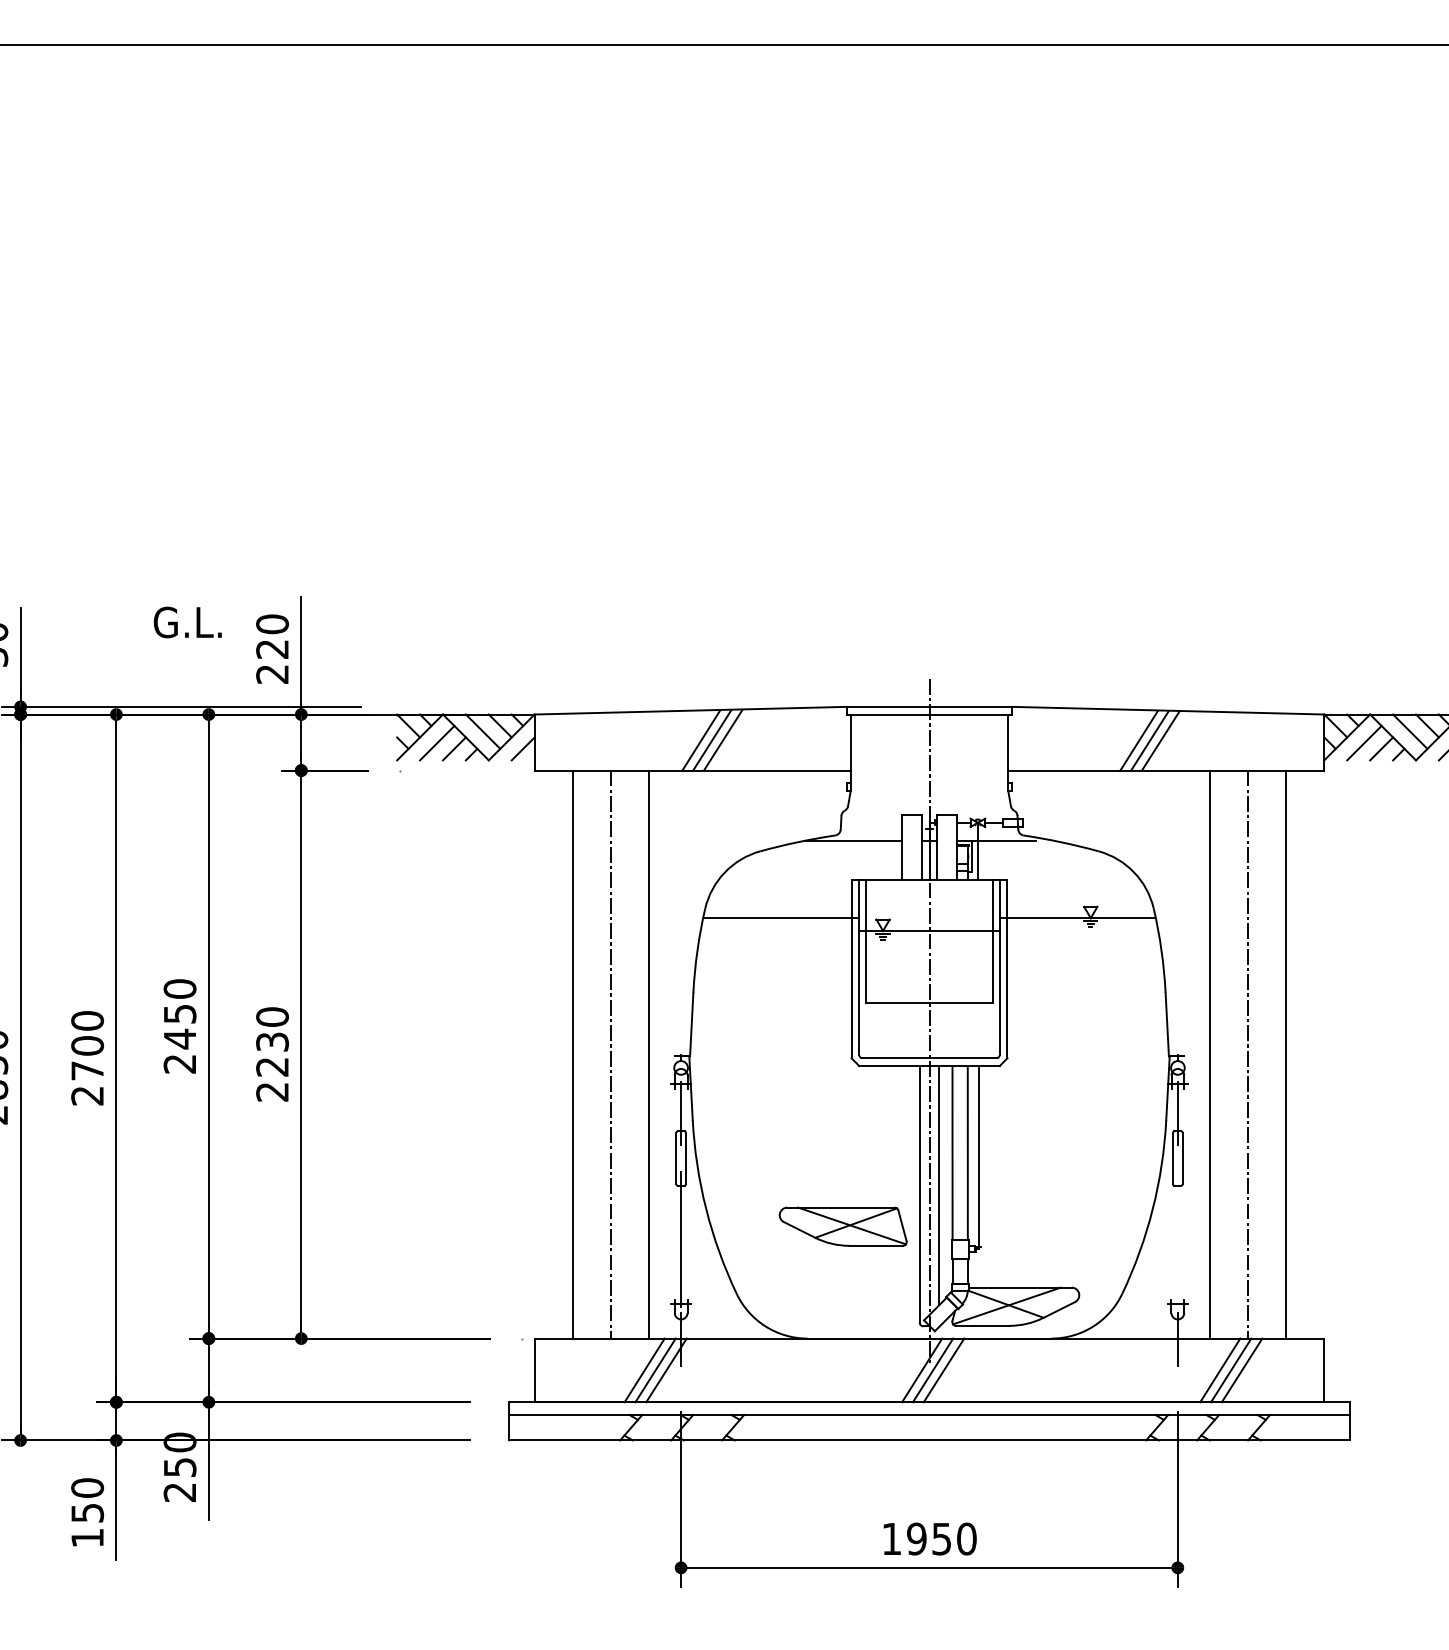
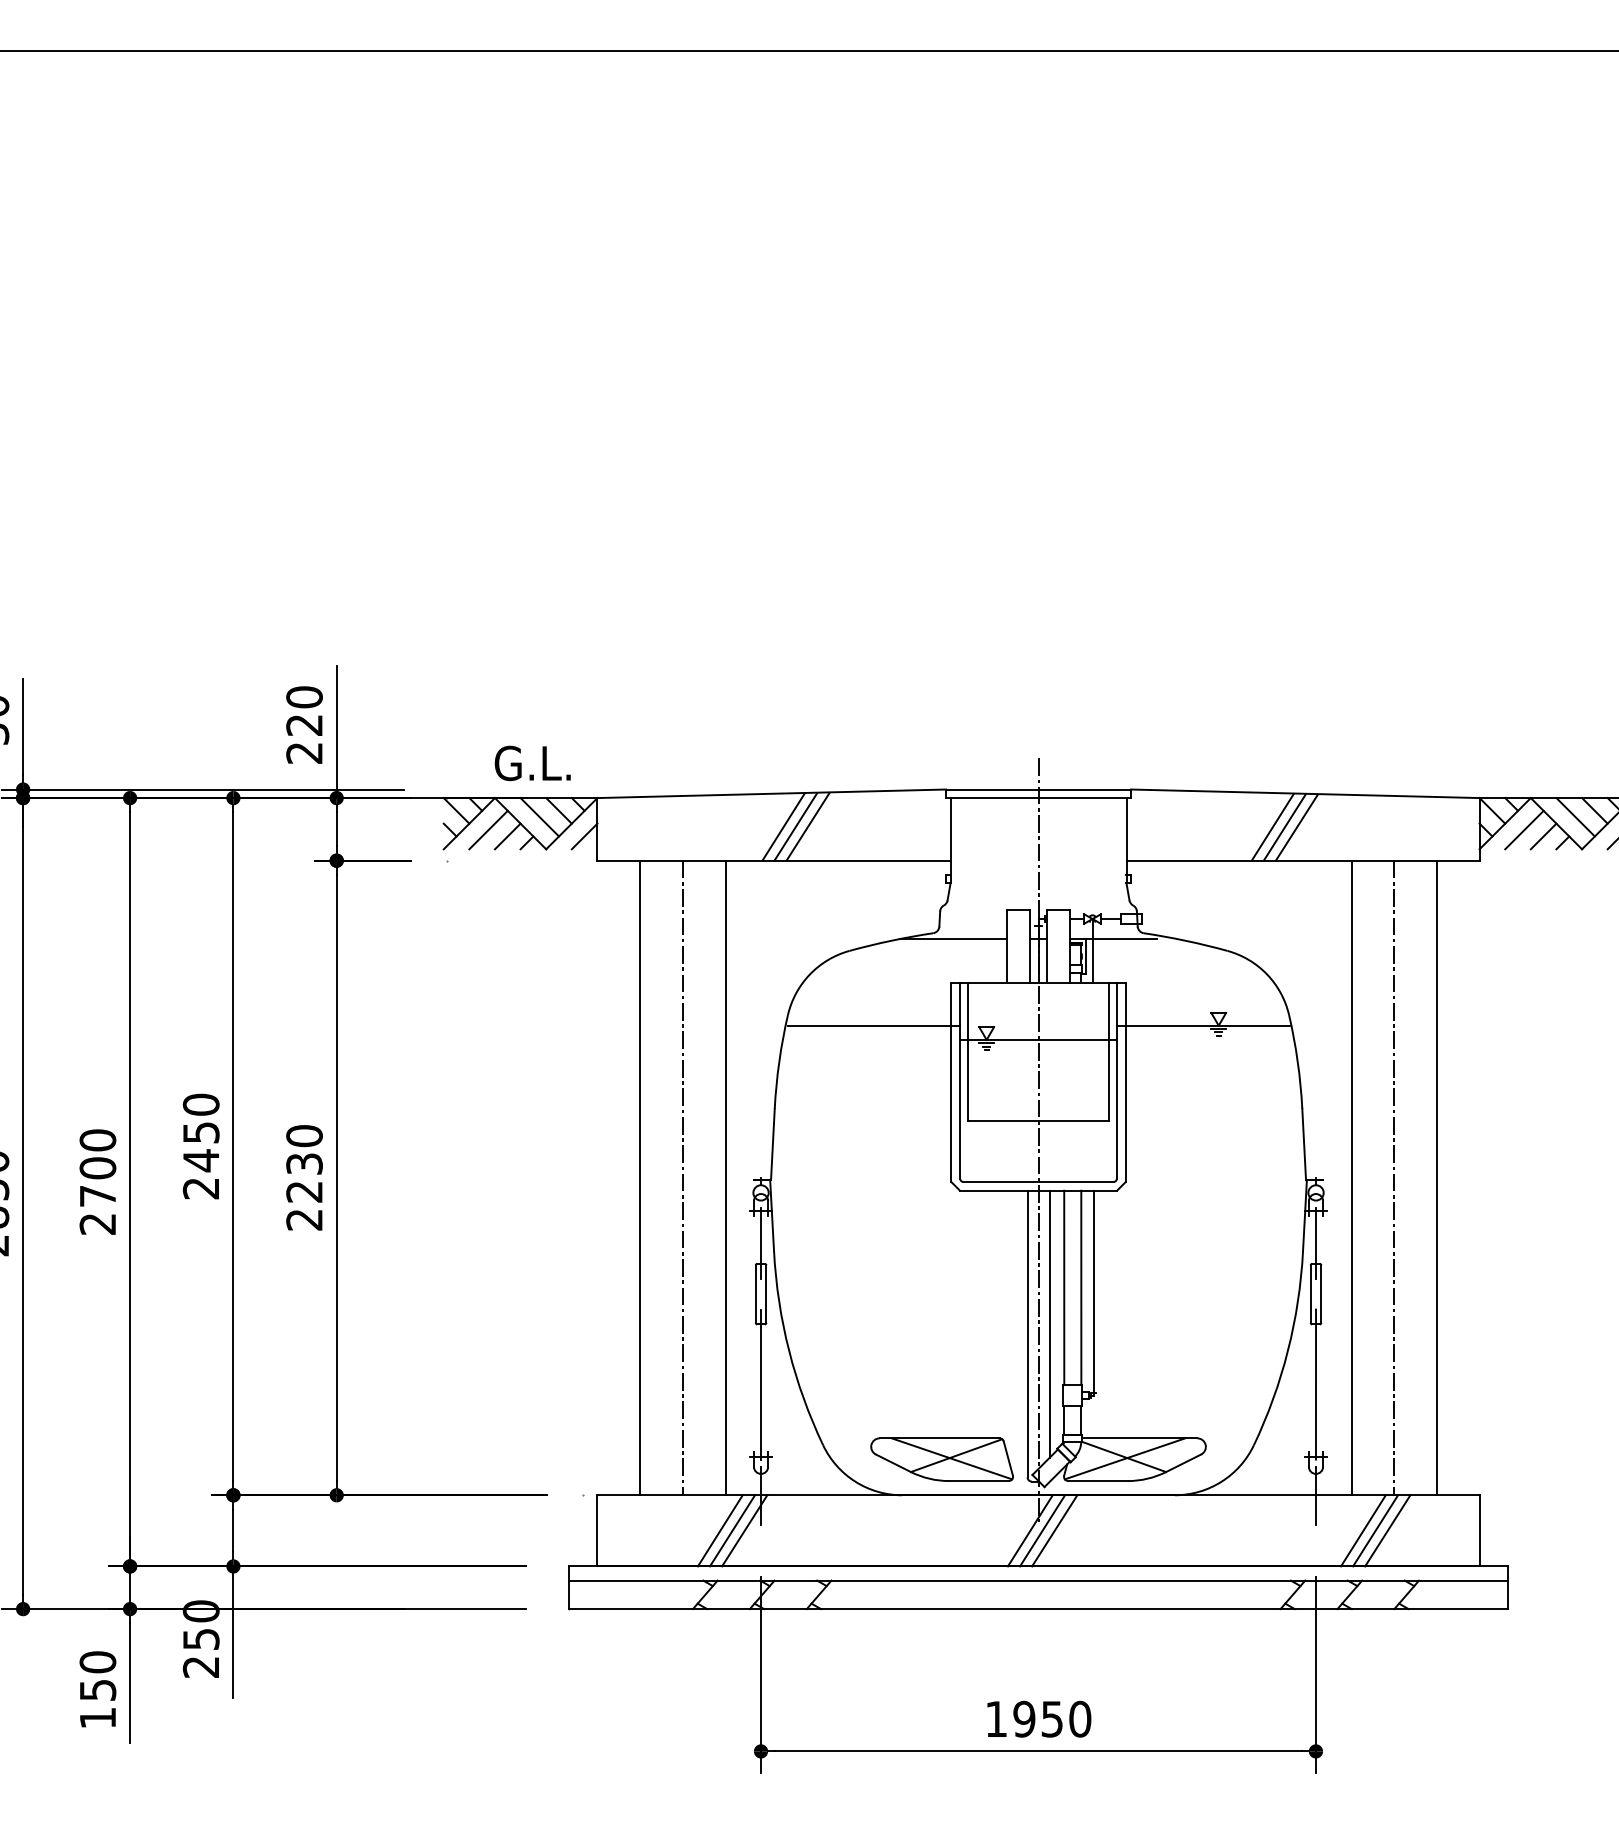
text: (187, 622) -> (532, 763), moved
part: (842, 1226) -> (941, 1459), moved
line: (1177, 1239) -> (1315, 1384), added

